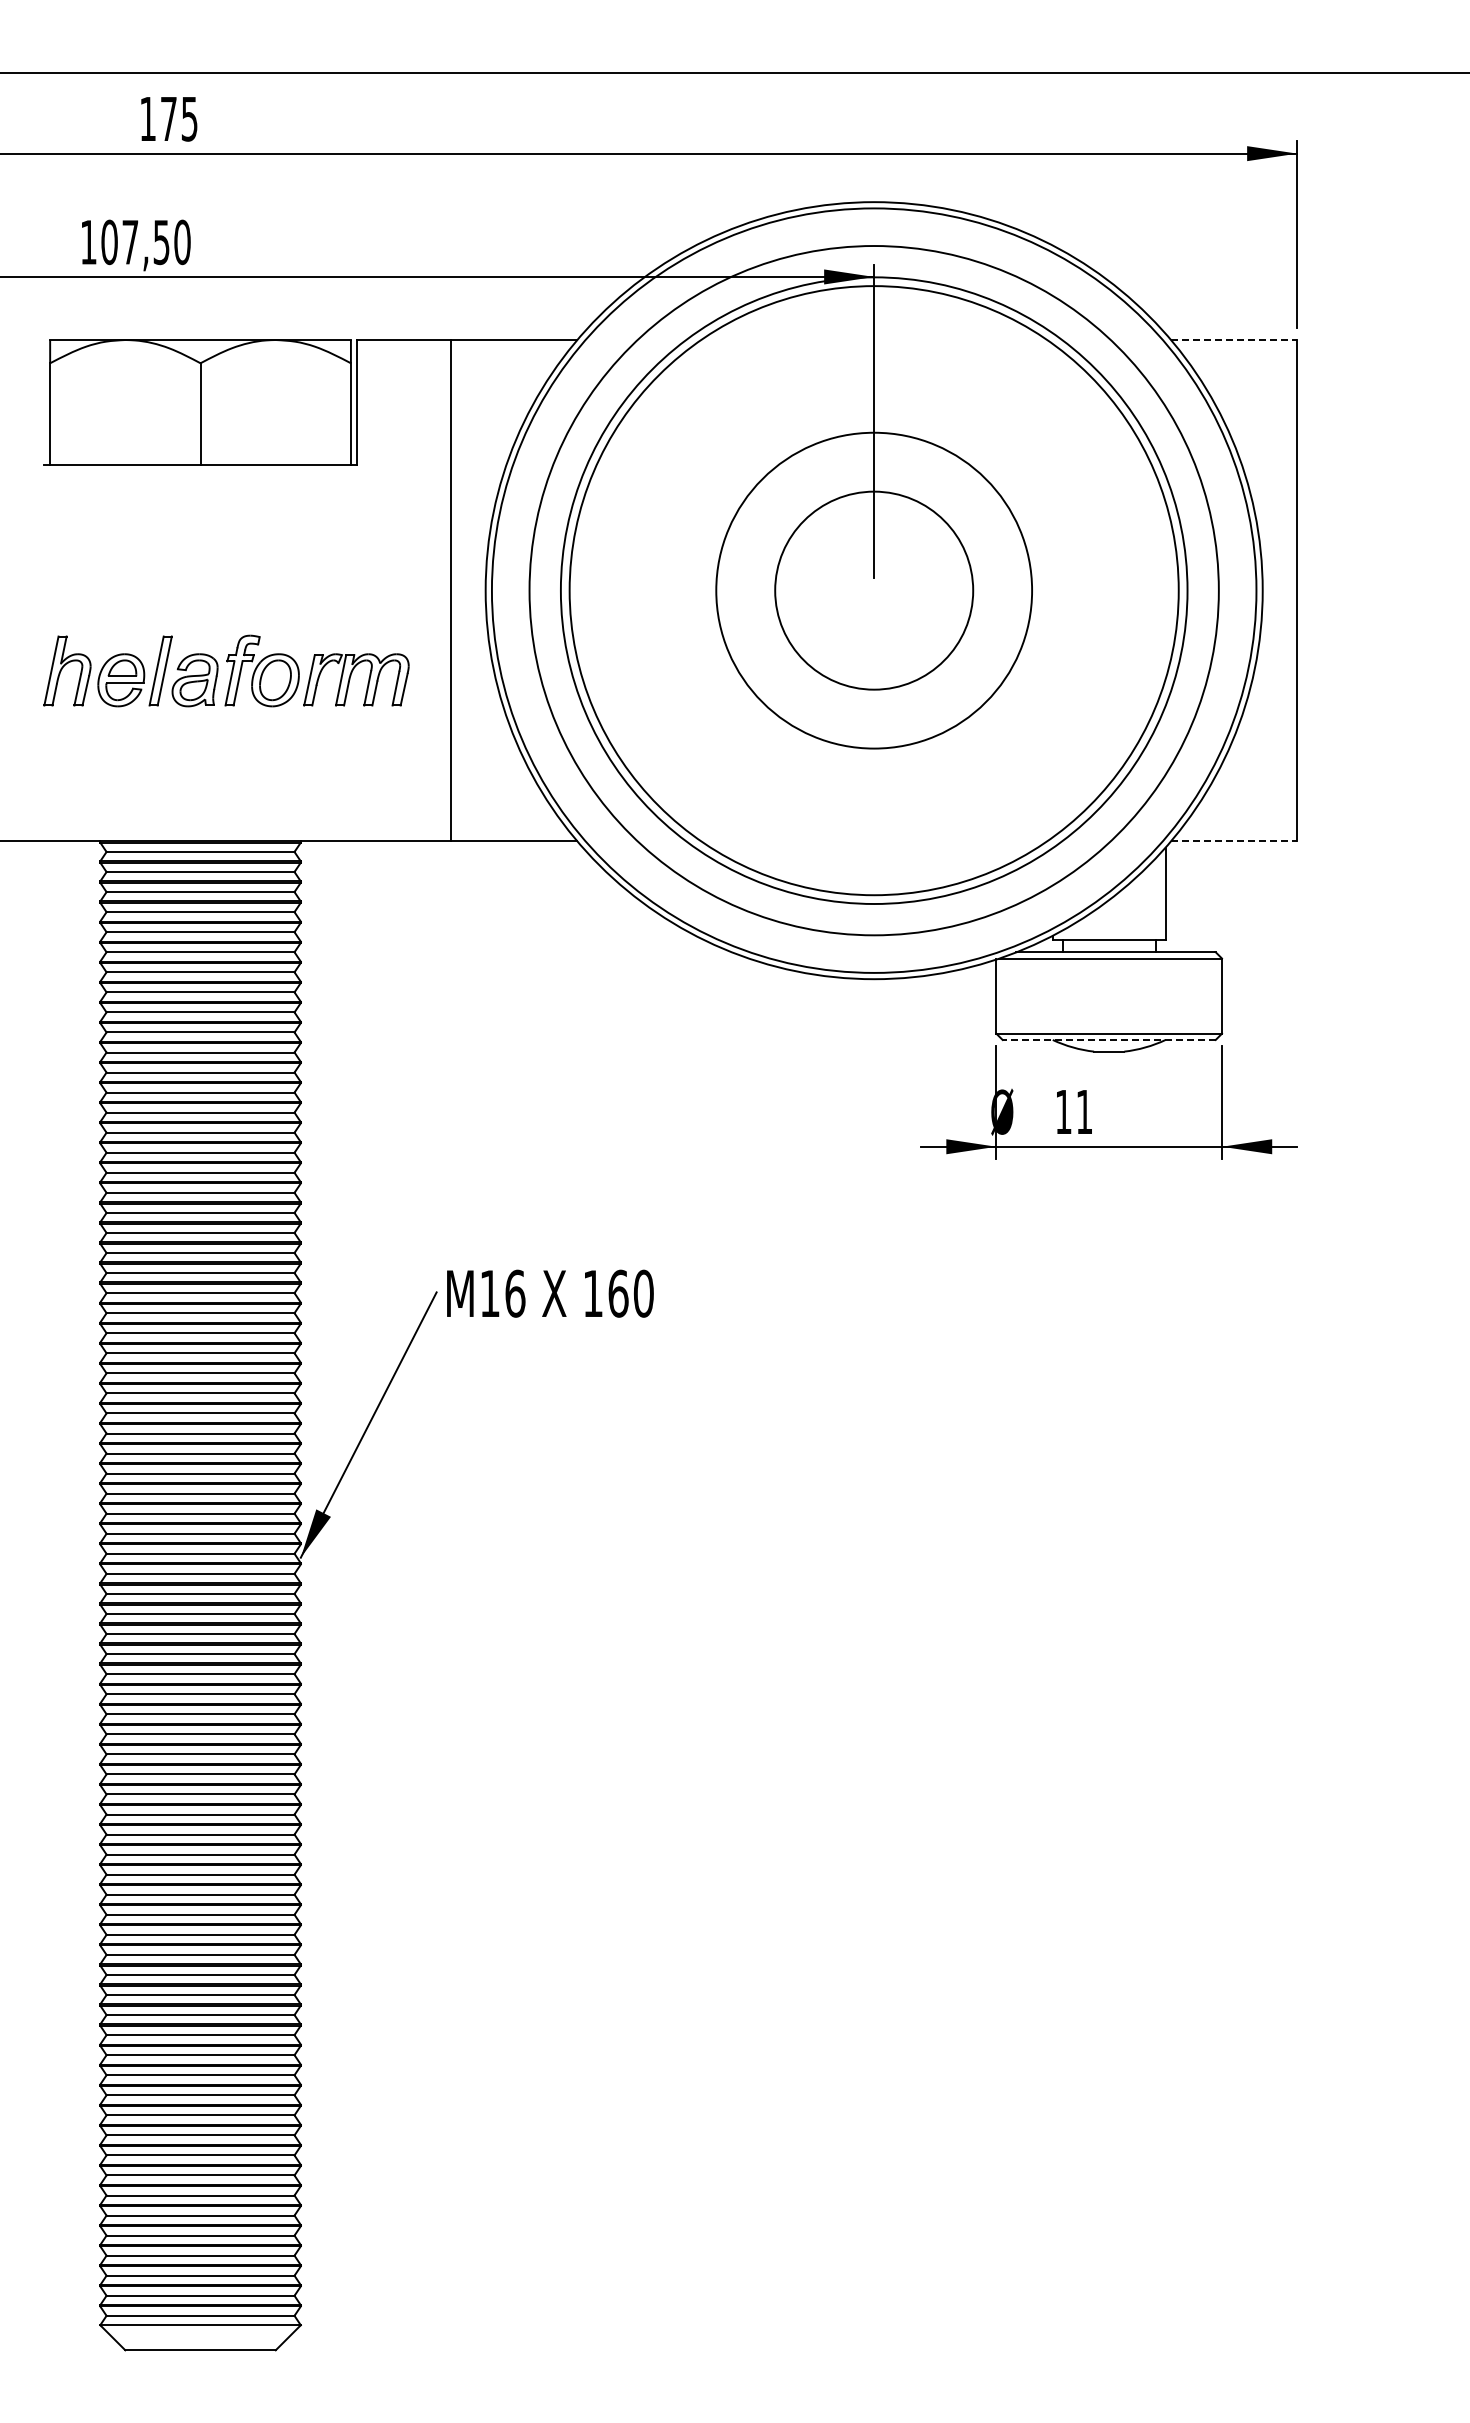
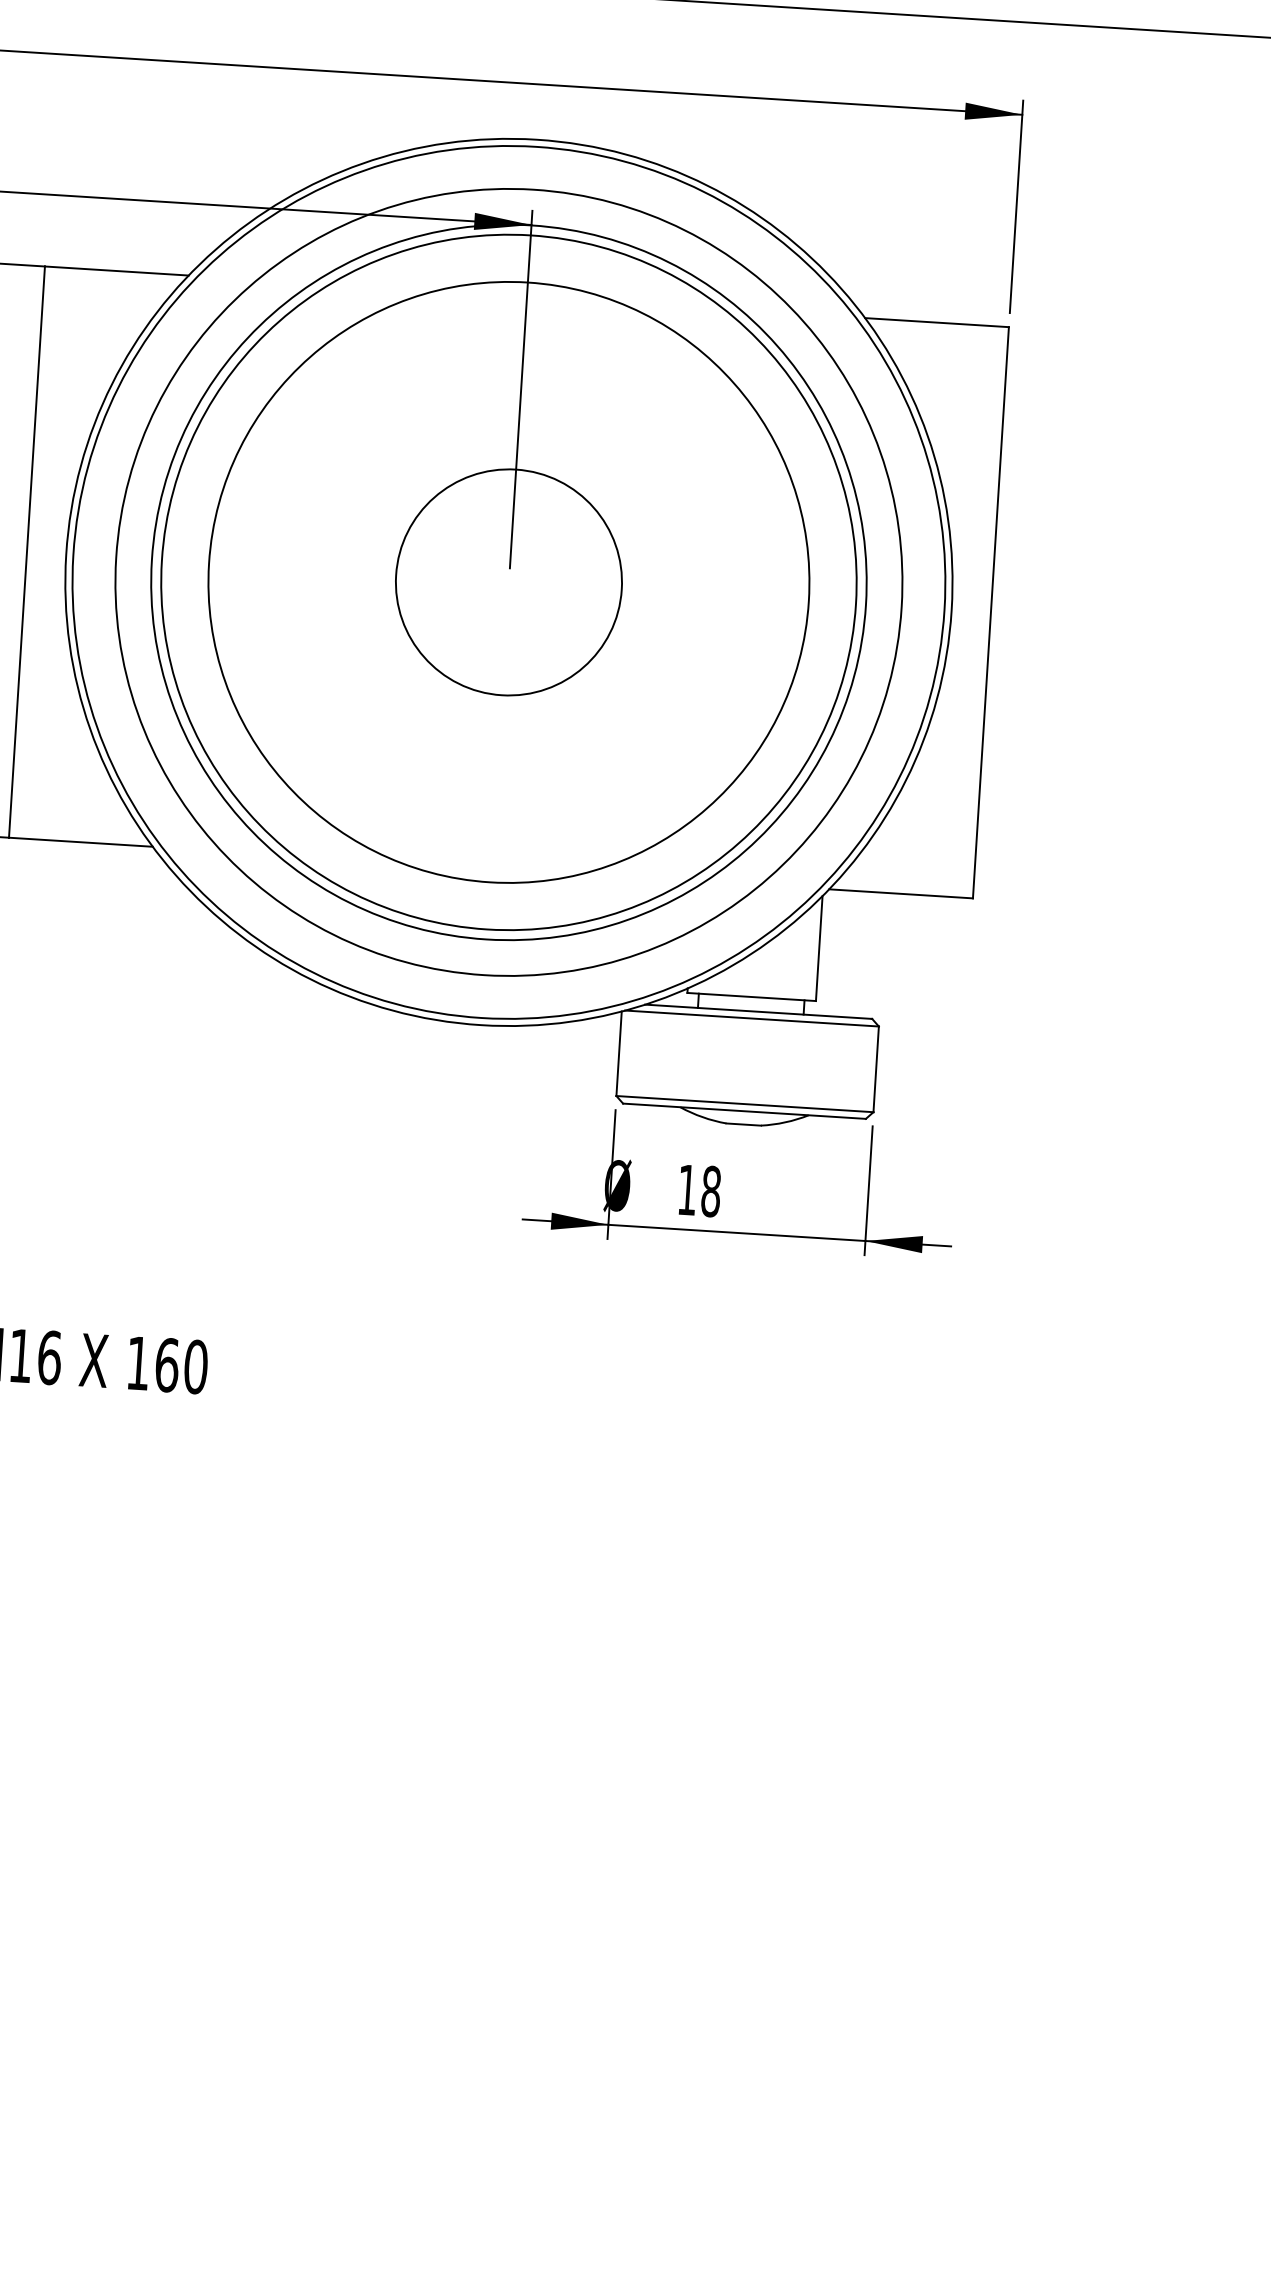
line: (1234, 340) -> (937, 323), dashed -> solid
circle: (874, 590) -> (509, 582), size x1.67
line: (1234, 841) -> (901, 894), dashed -> solid
line: (1109, 1039) -> (744, 1110), dashed -> solid
text: (1084, 1111) -> (711, 1190), 11 -> 18

